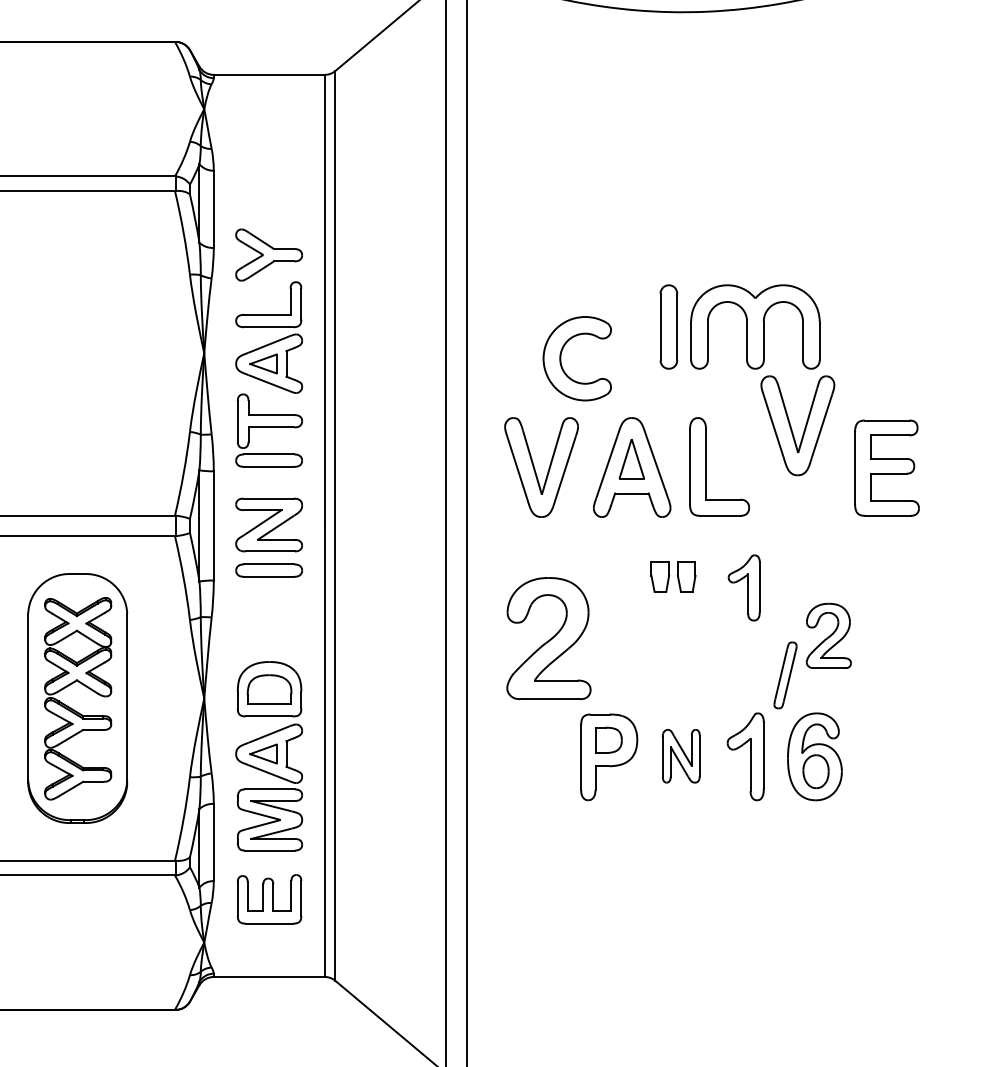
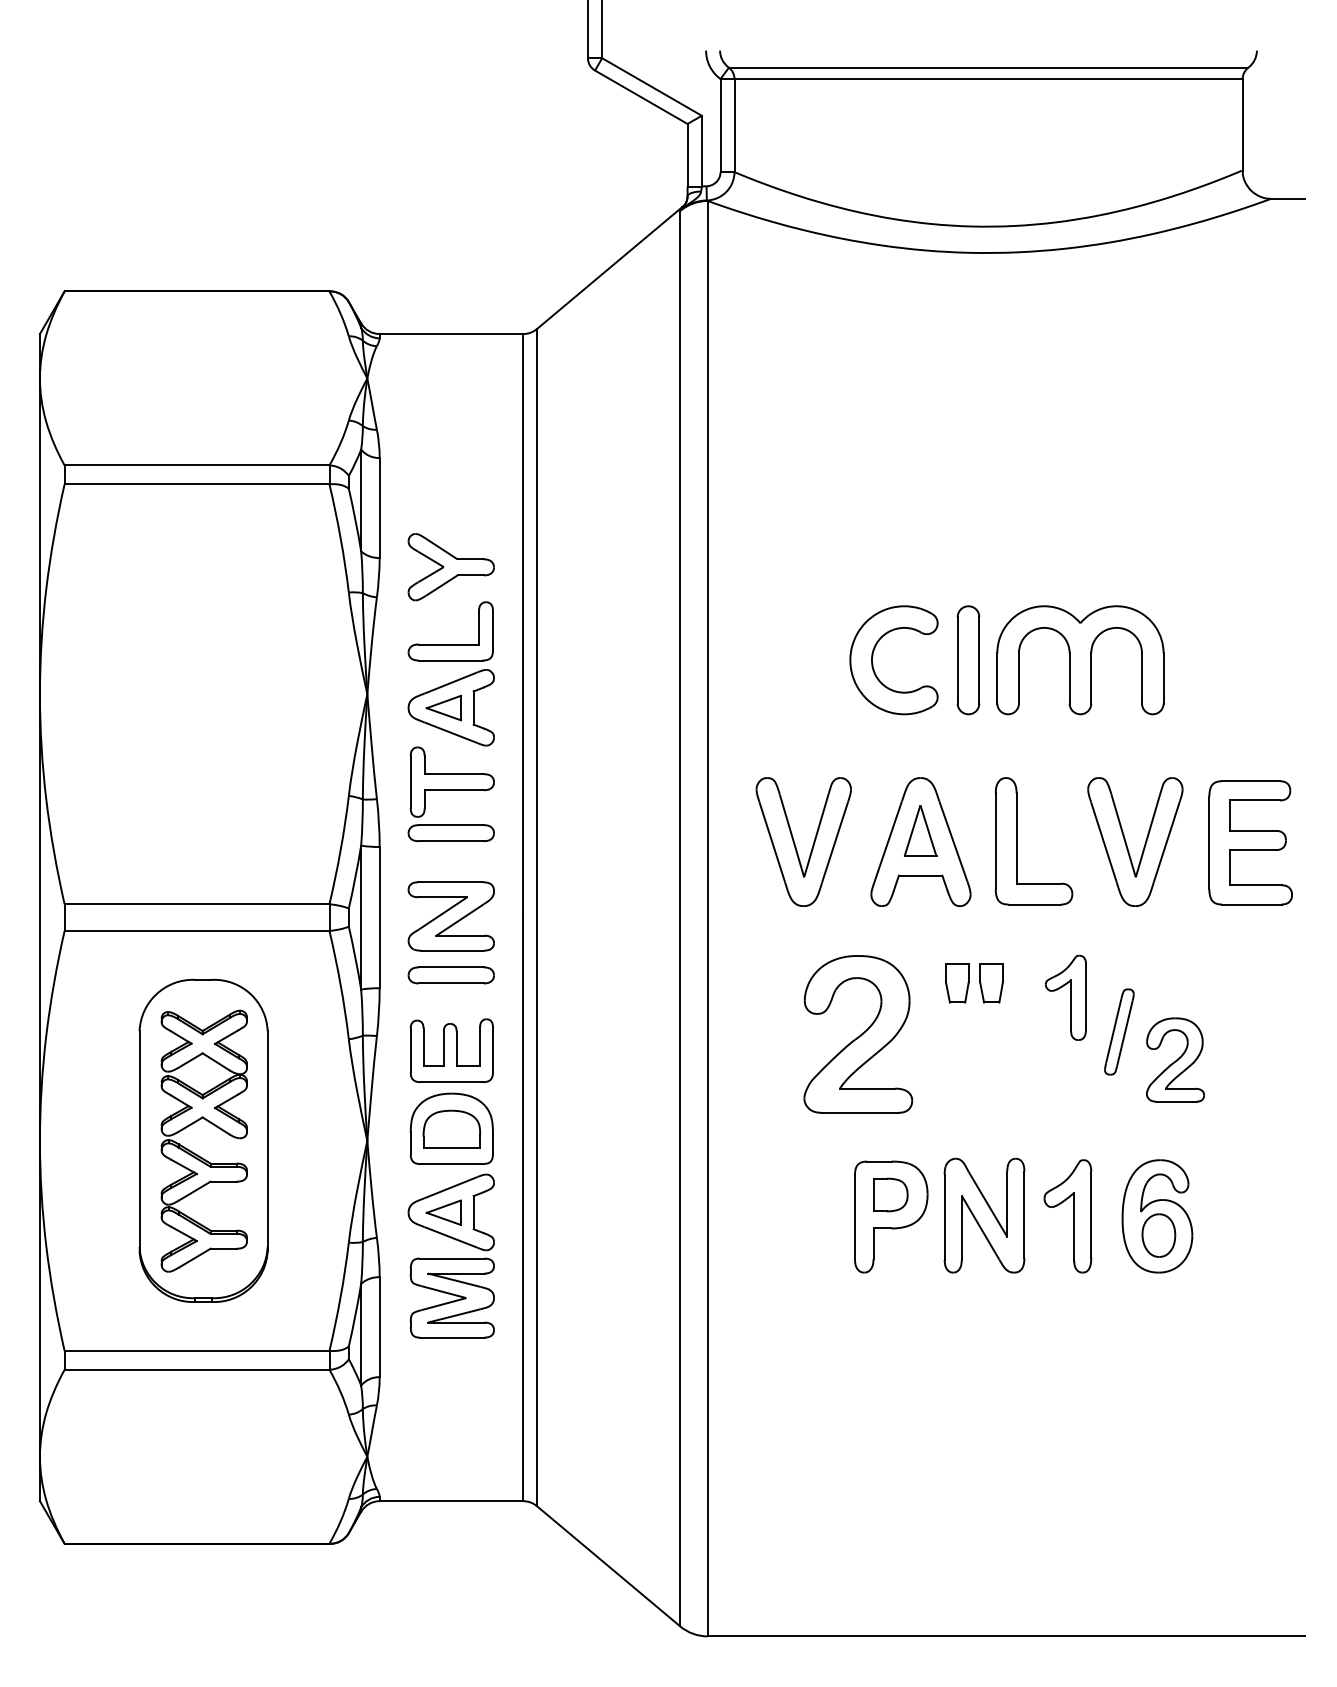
part: (561, 361) -> (873, 663), moved
part: (791, 427) -> (1127, 844), moved
part: (549, 638) -> (858, 1034), moved
part: (785, 675) -> (1119, 1031), moved
part: (681, 756) -> (984, 1215), size x1.67
part: (269, 899) -> (451, 1050), moved

